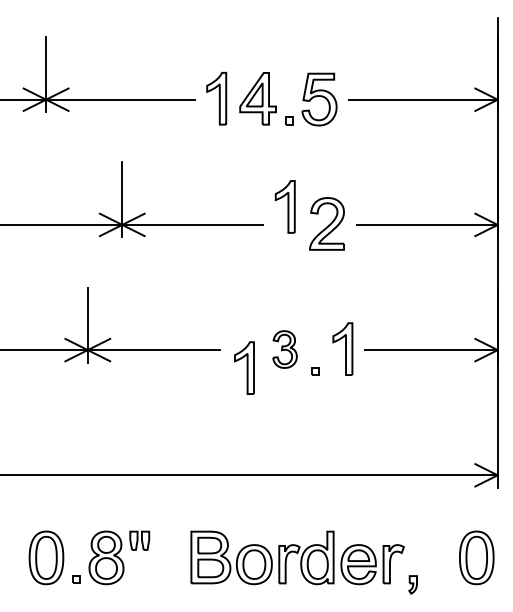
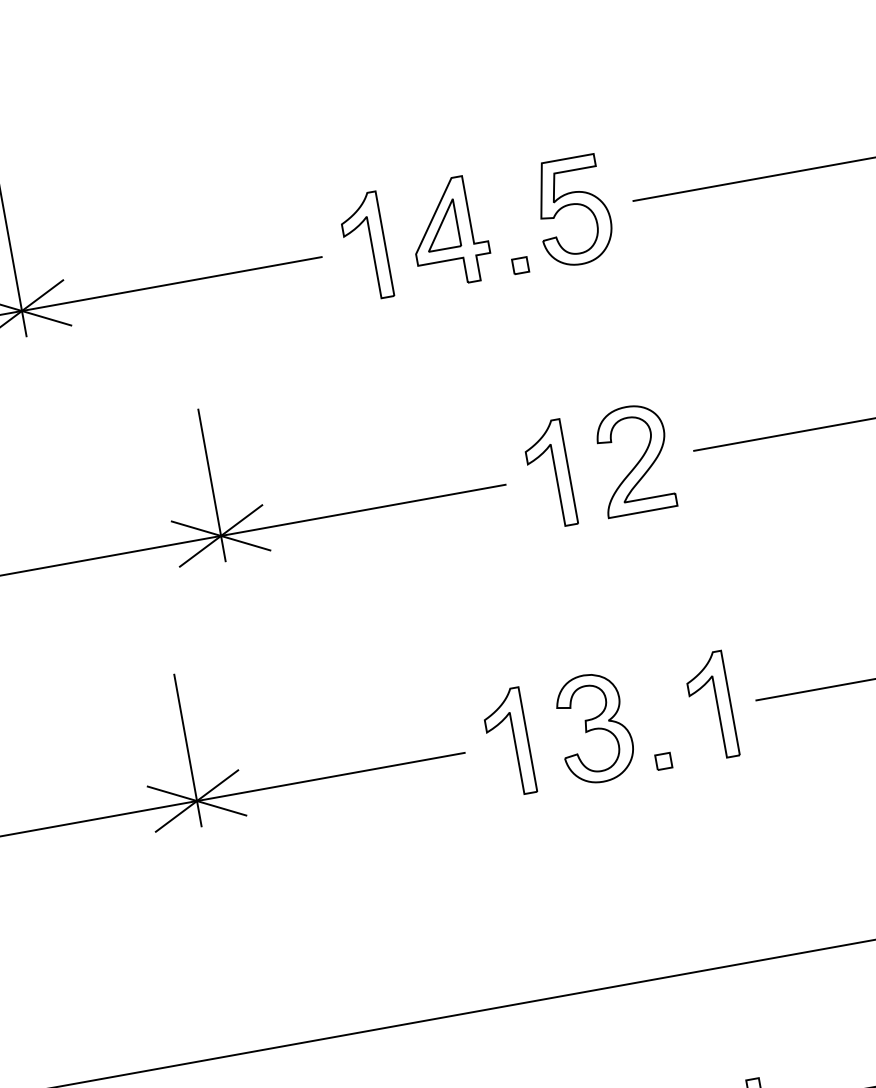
part: (284, 206) -> (547, 474), moved
part: (284, 349) -> (593, 728), size x1.43
part: (244, 367) -> (508, 741), moved

